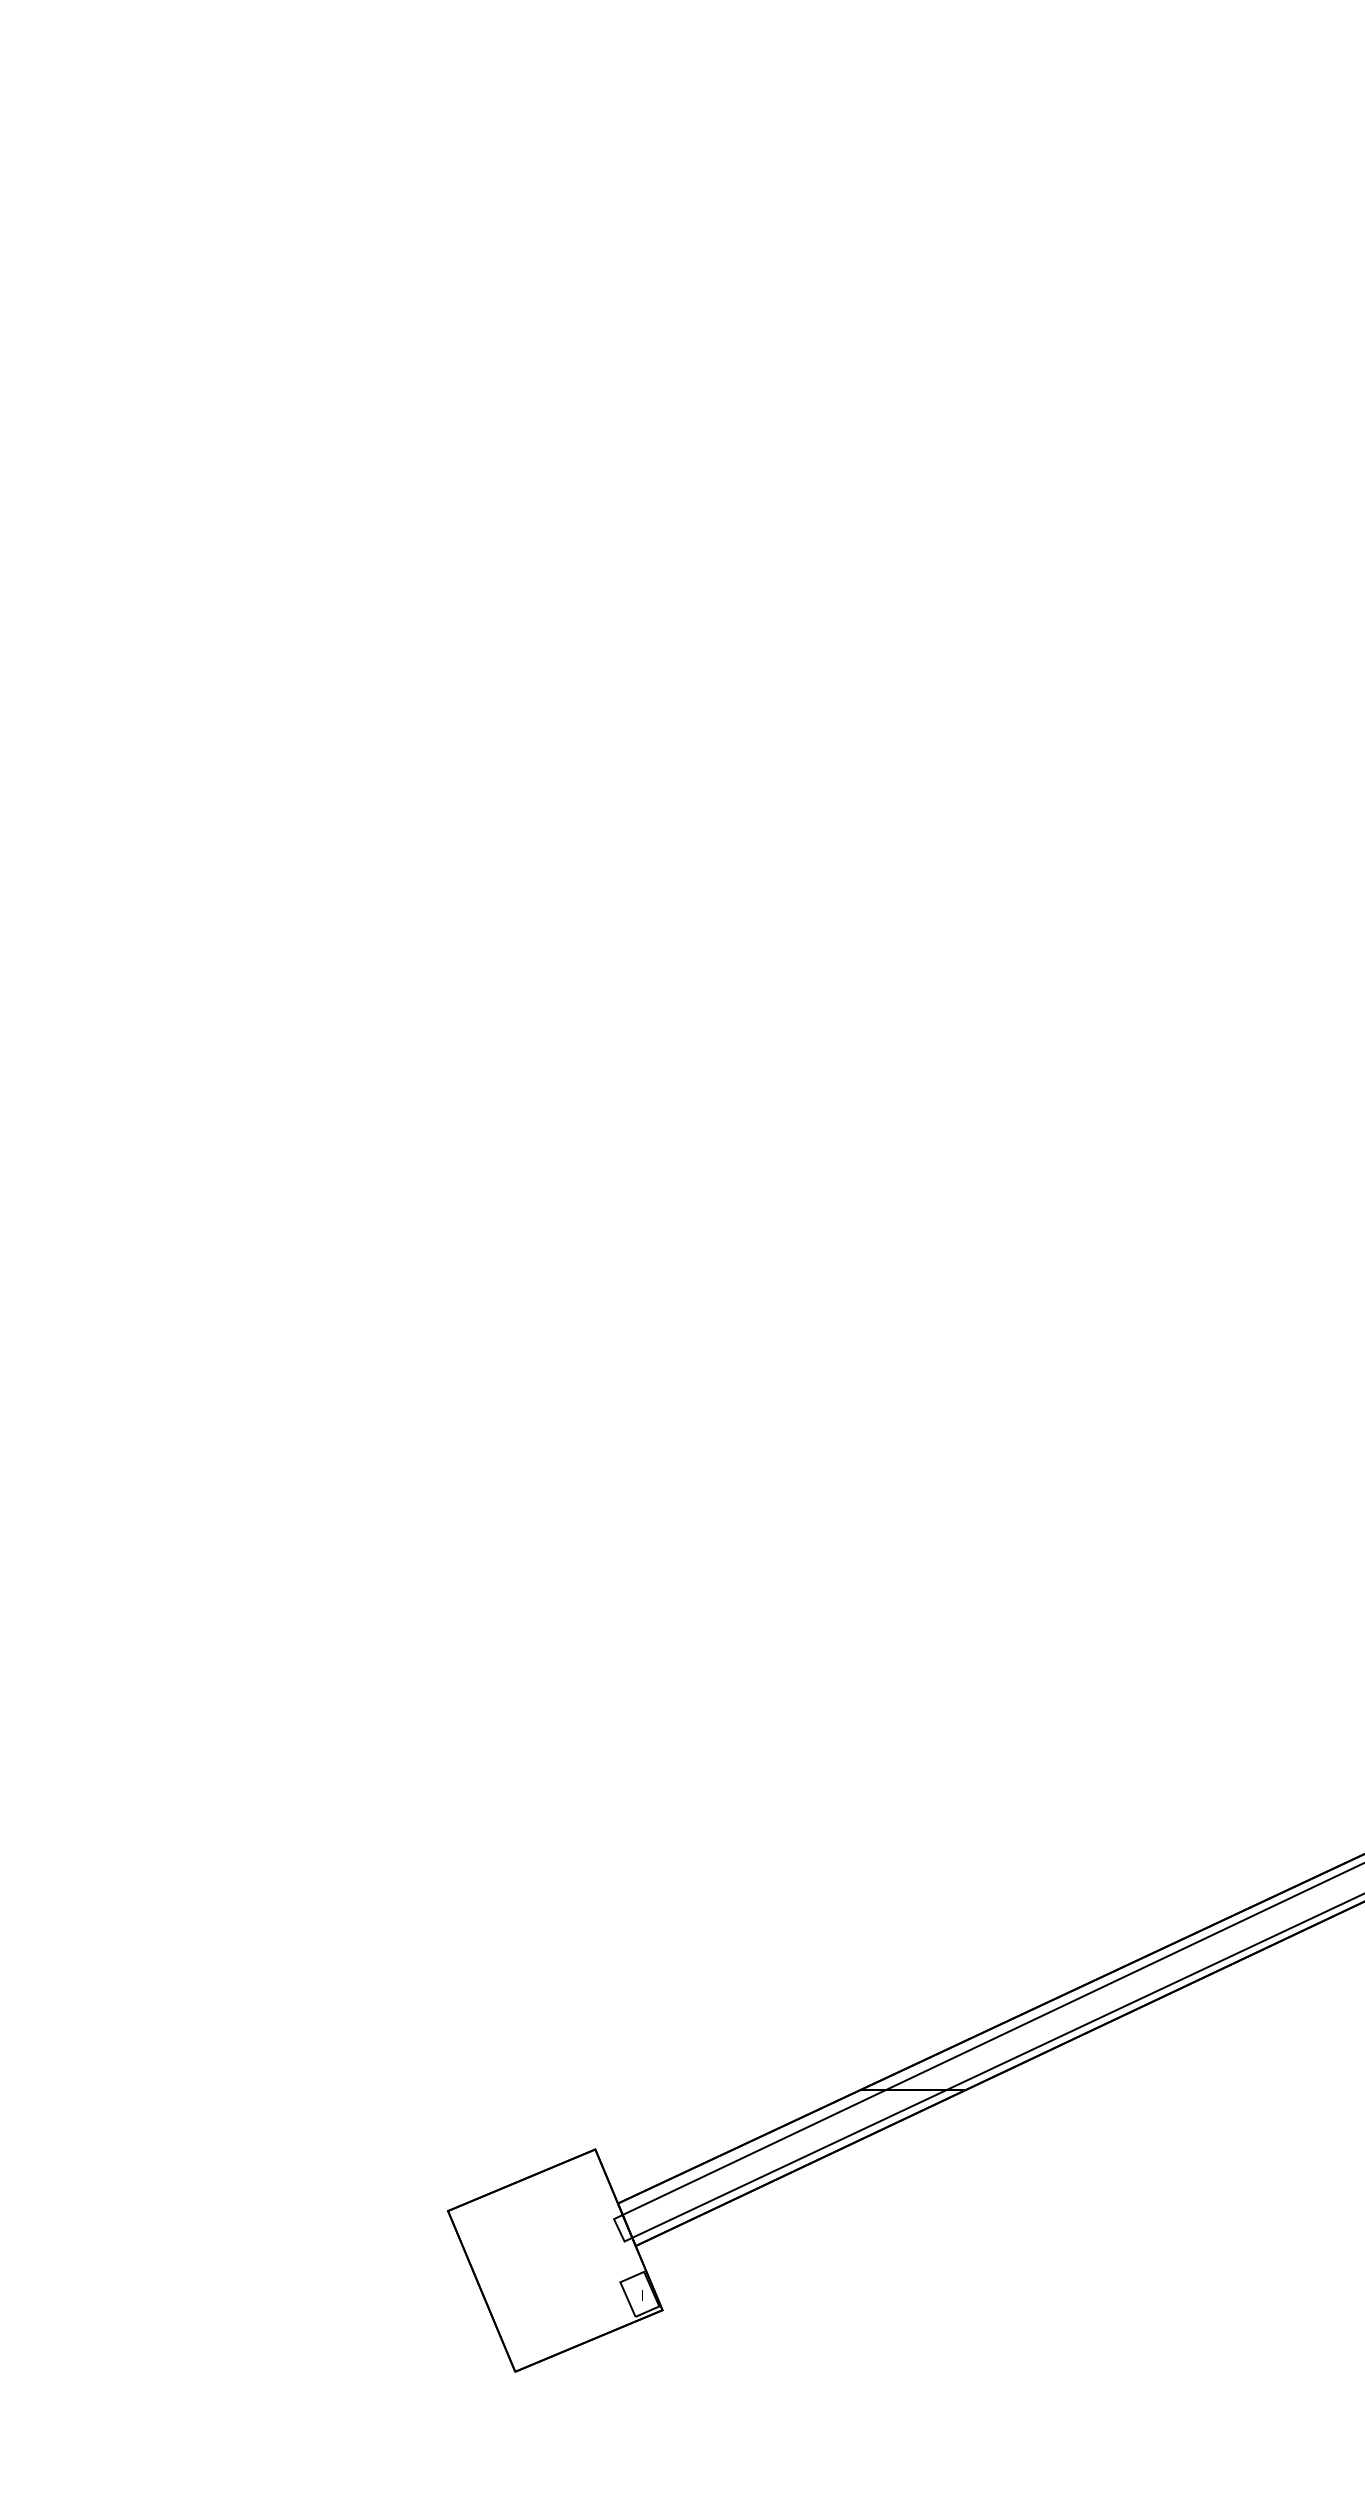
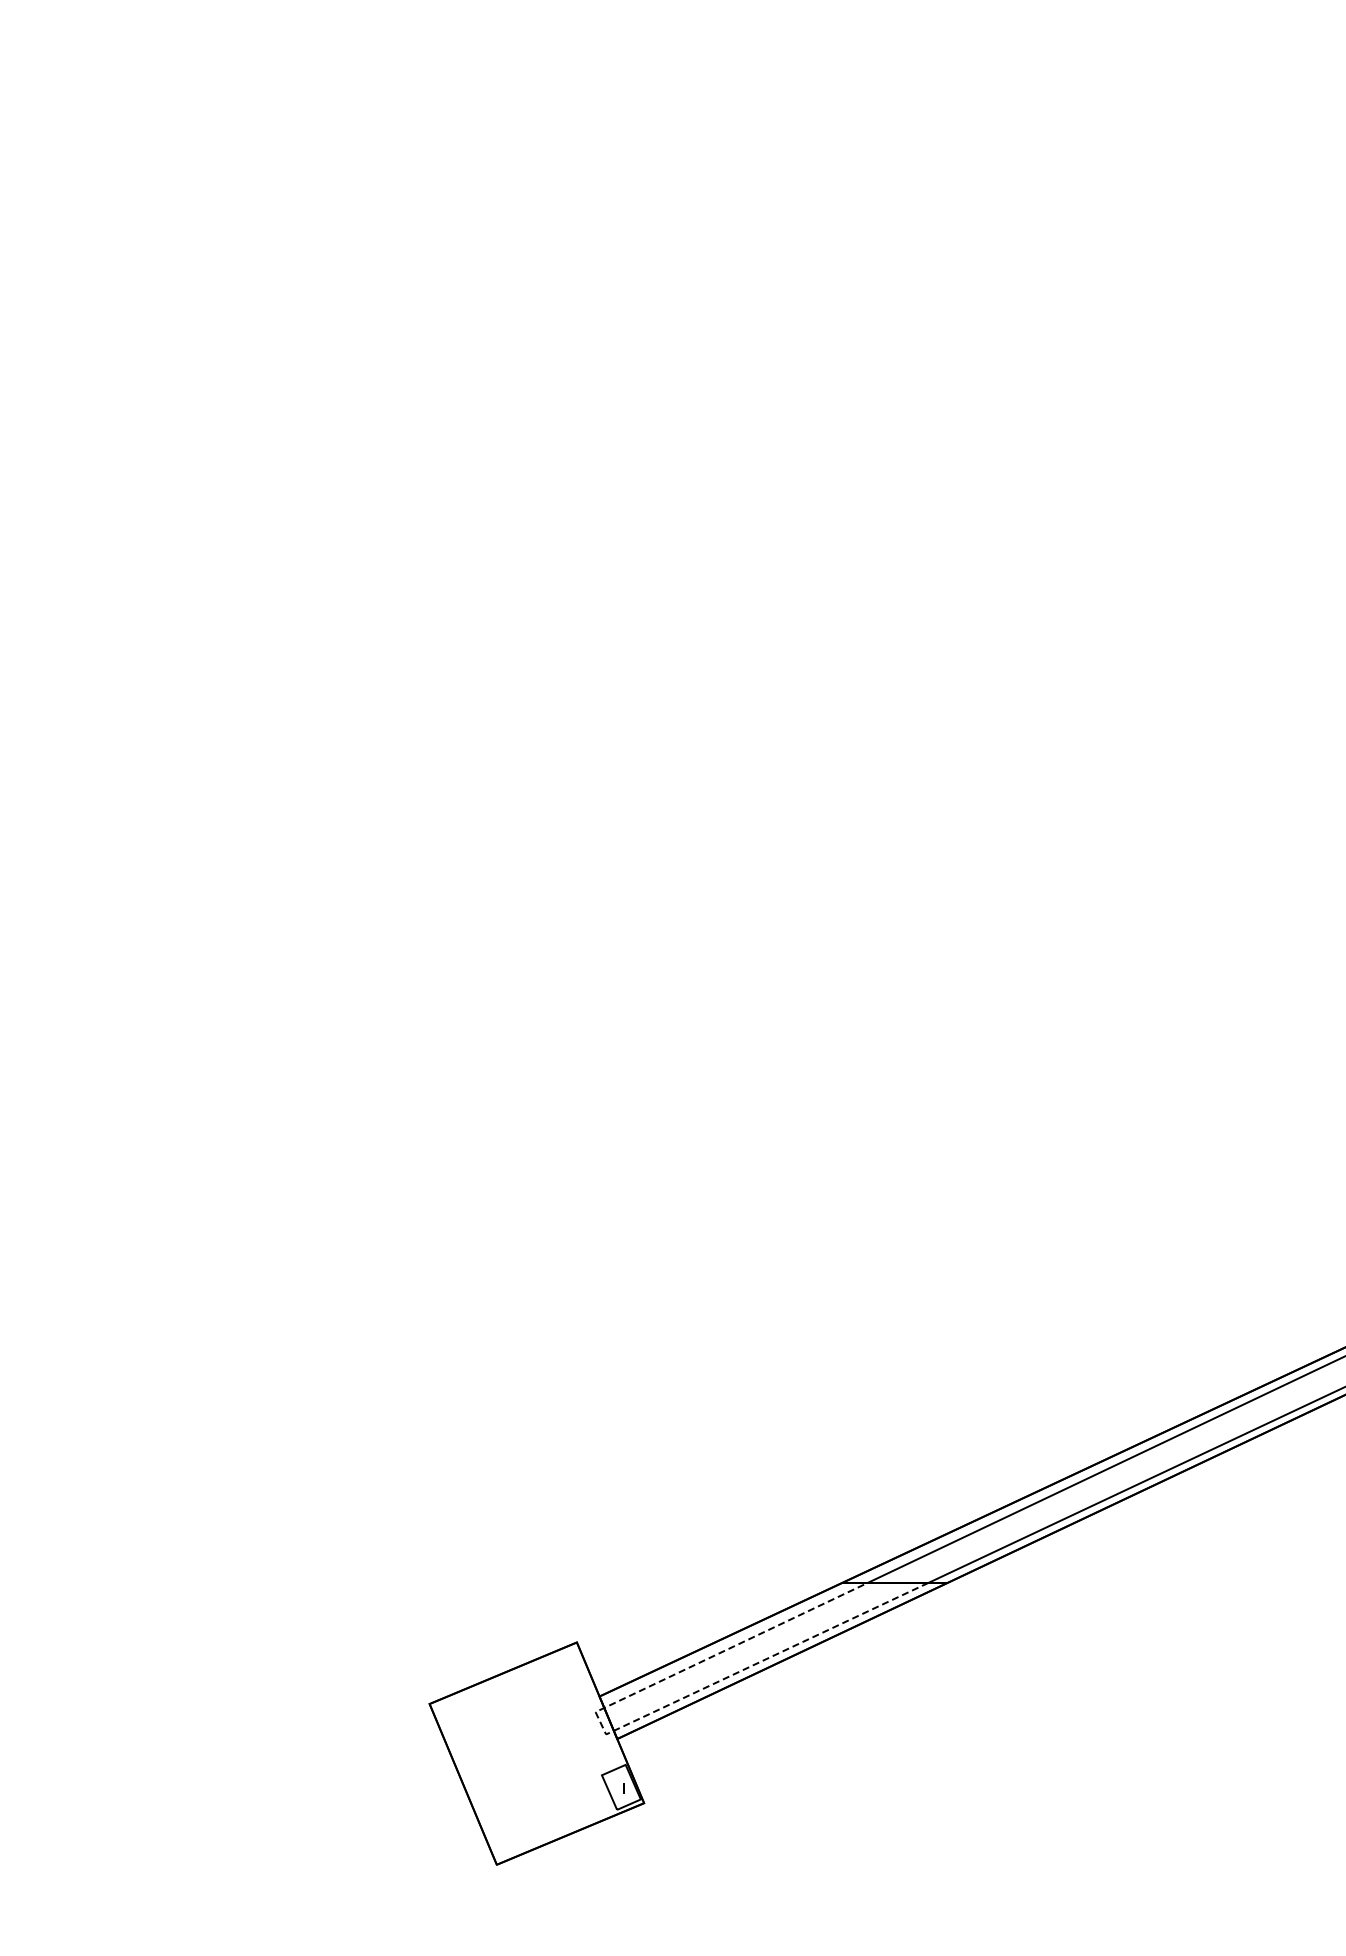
line: (637, 2235) -> (619, 1728), solid -> dashed

